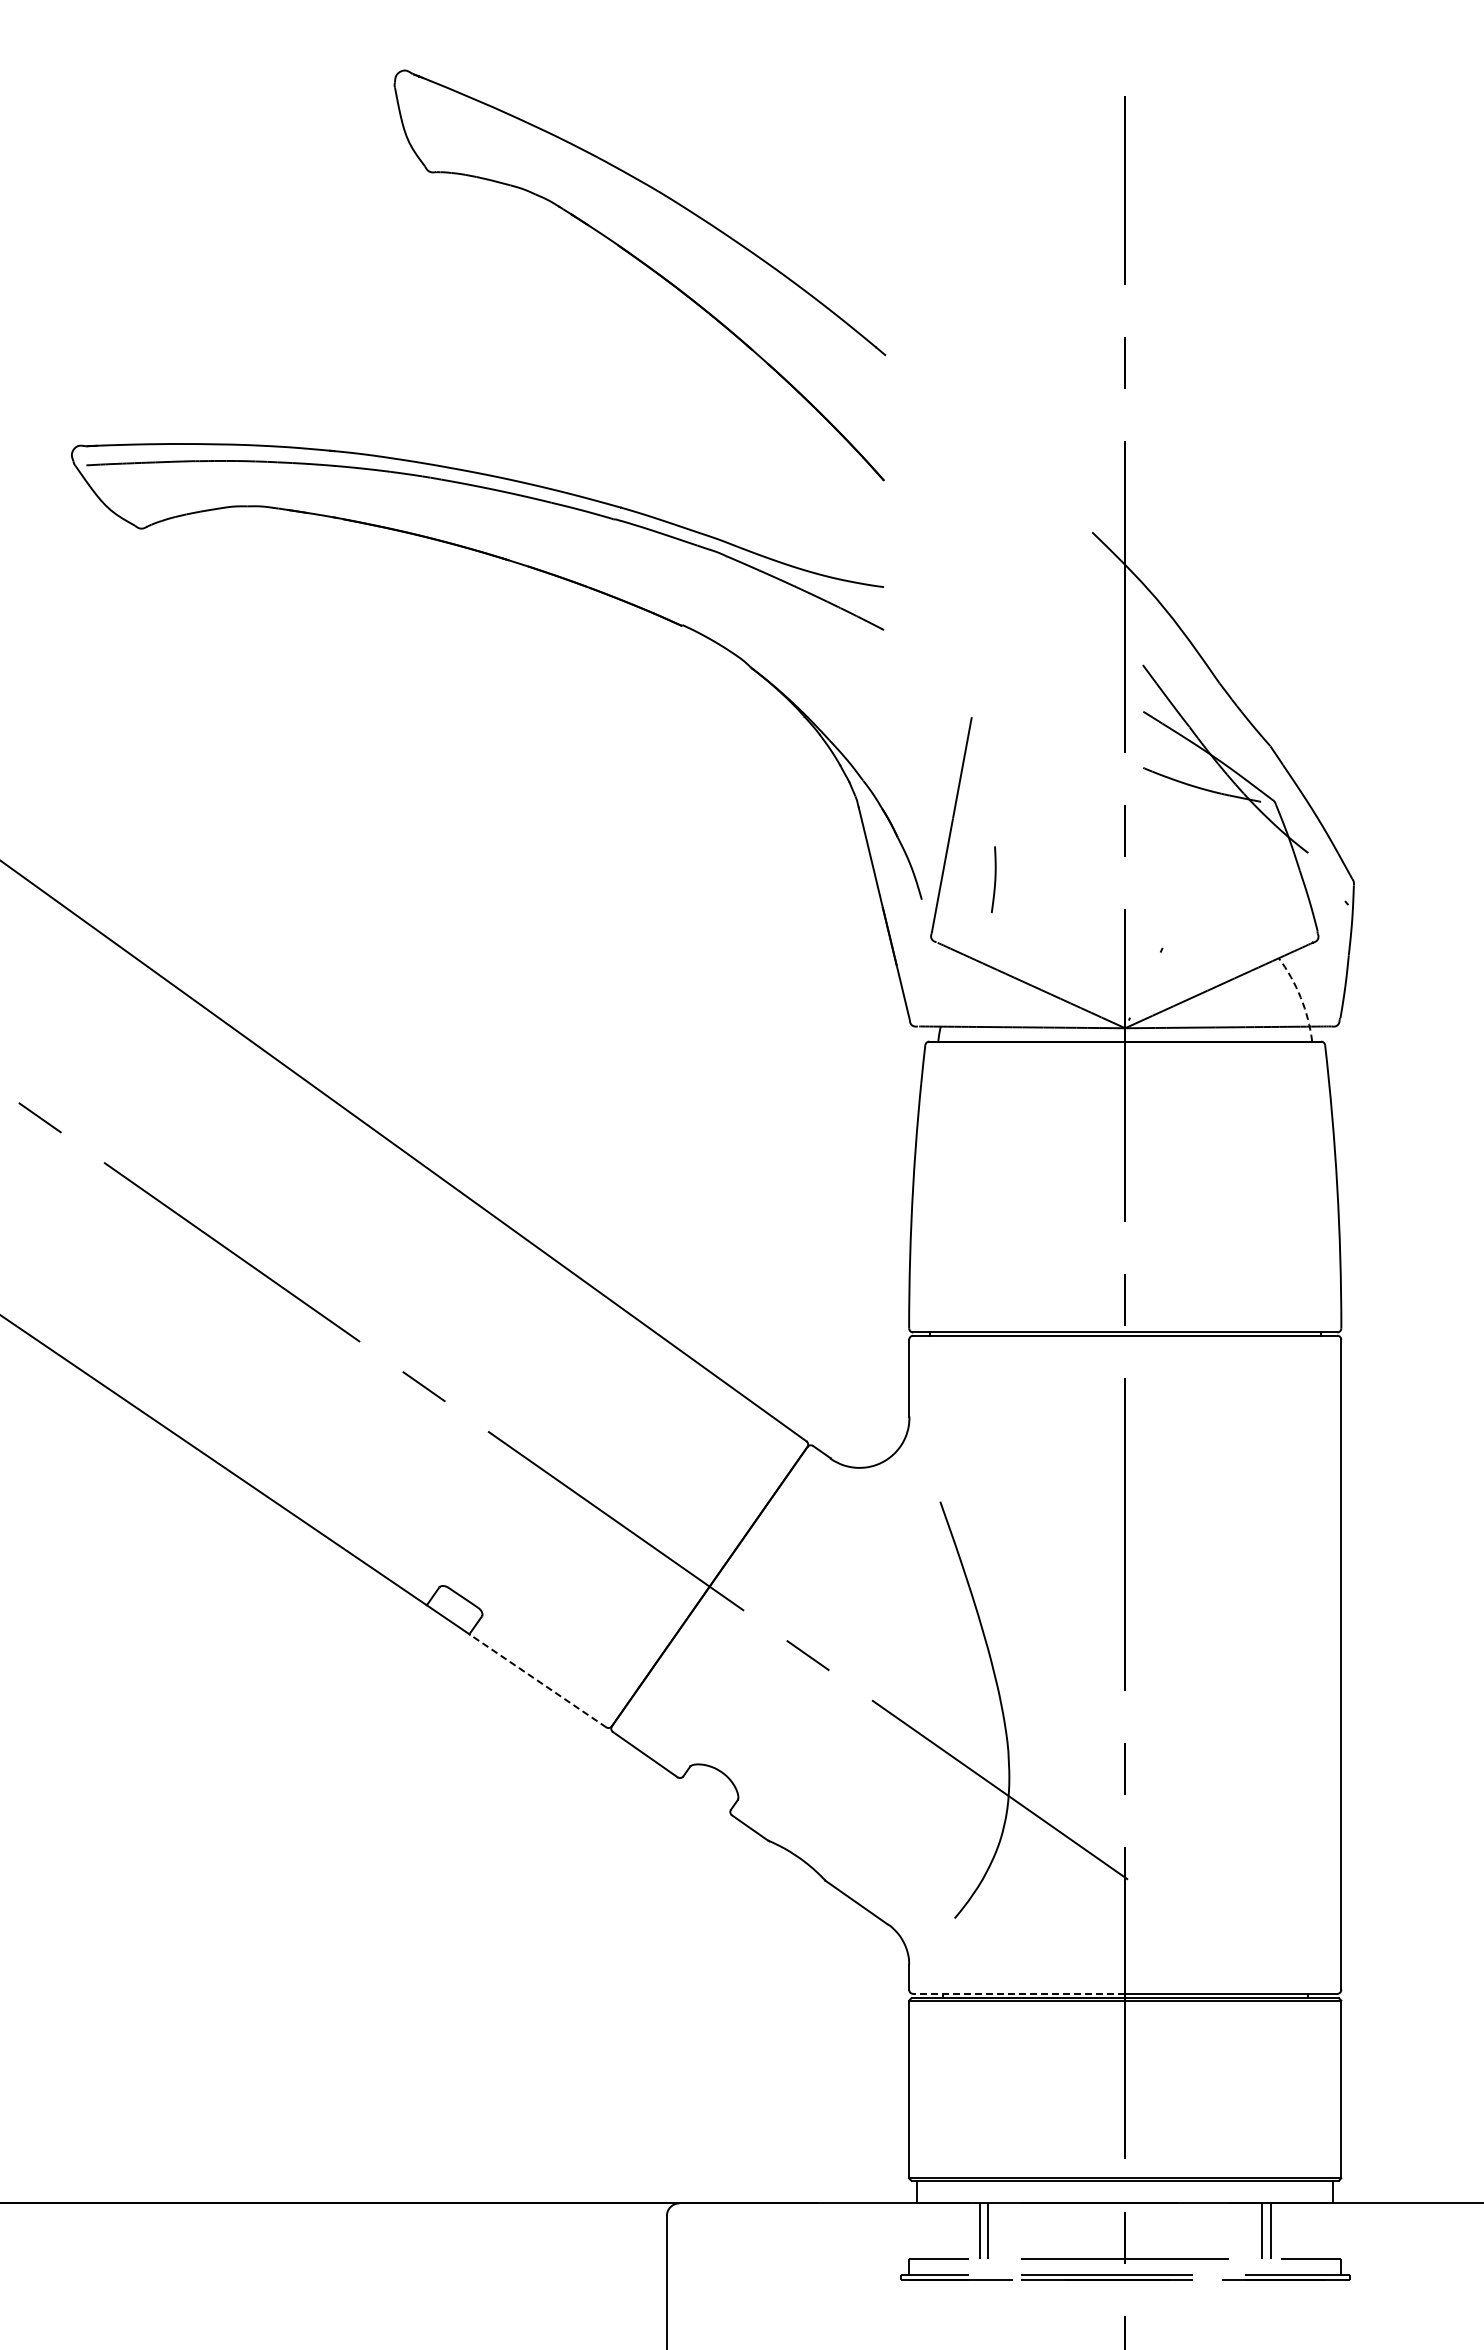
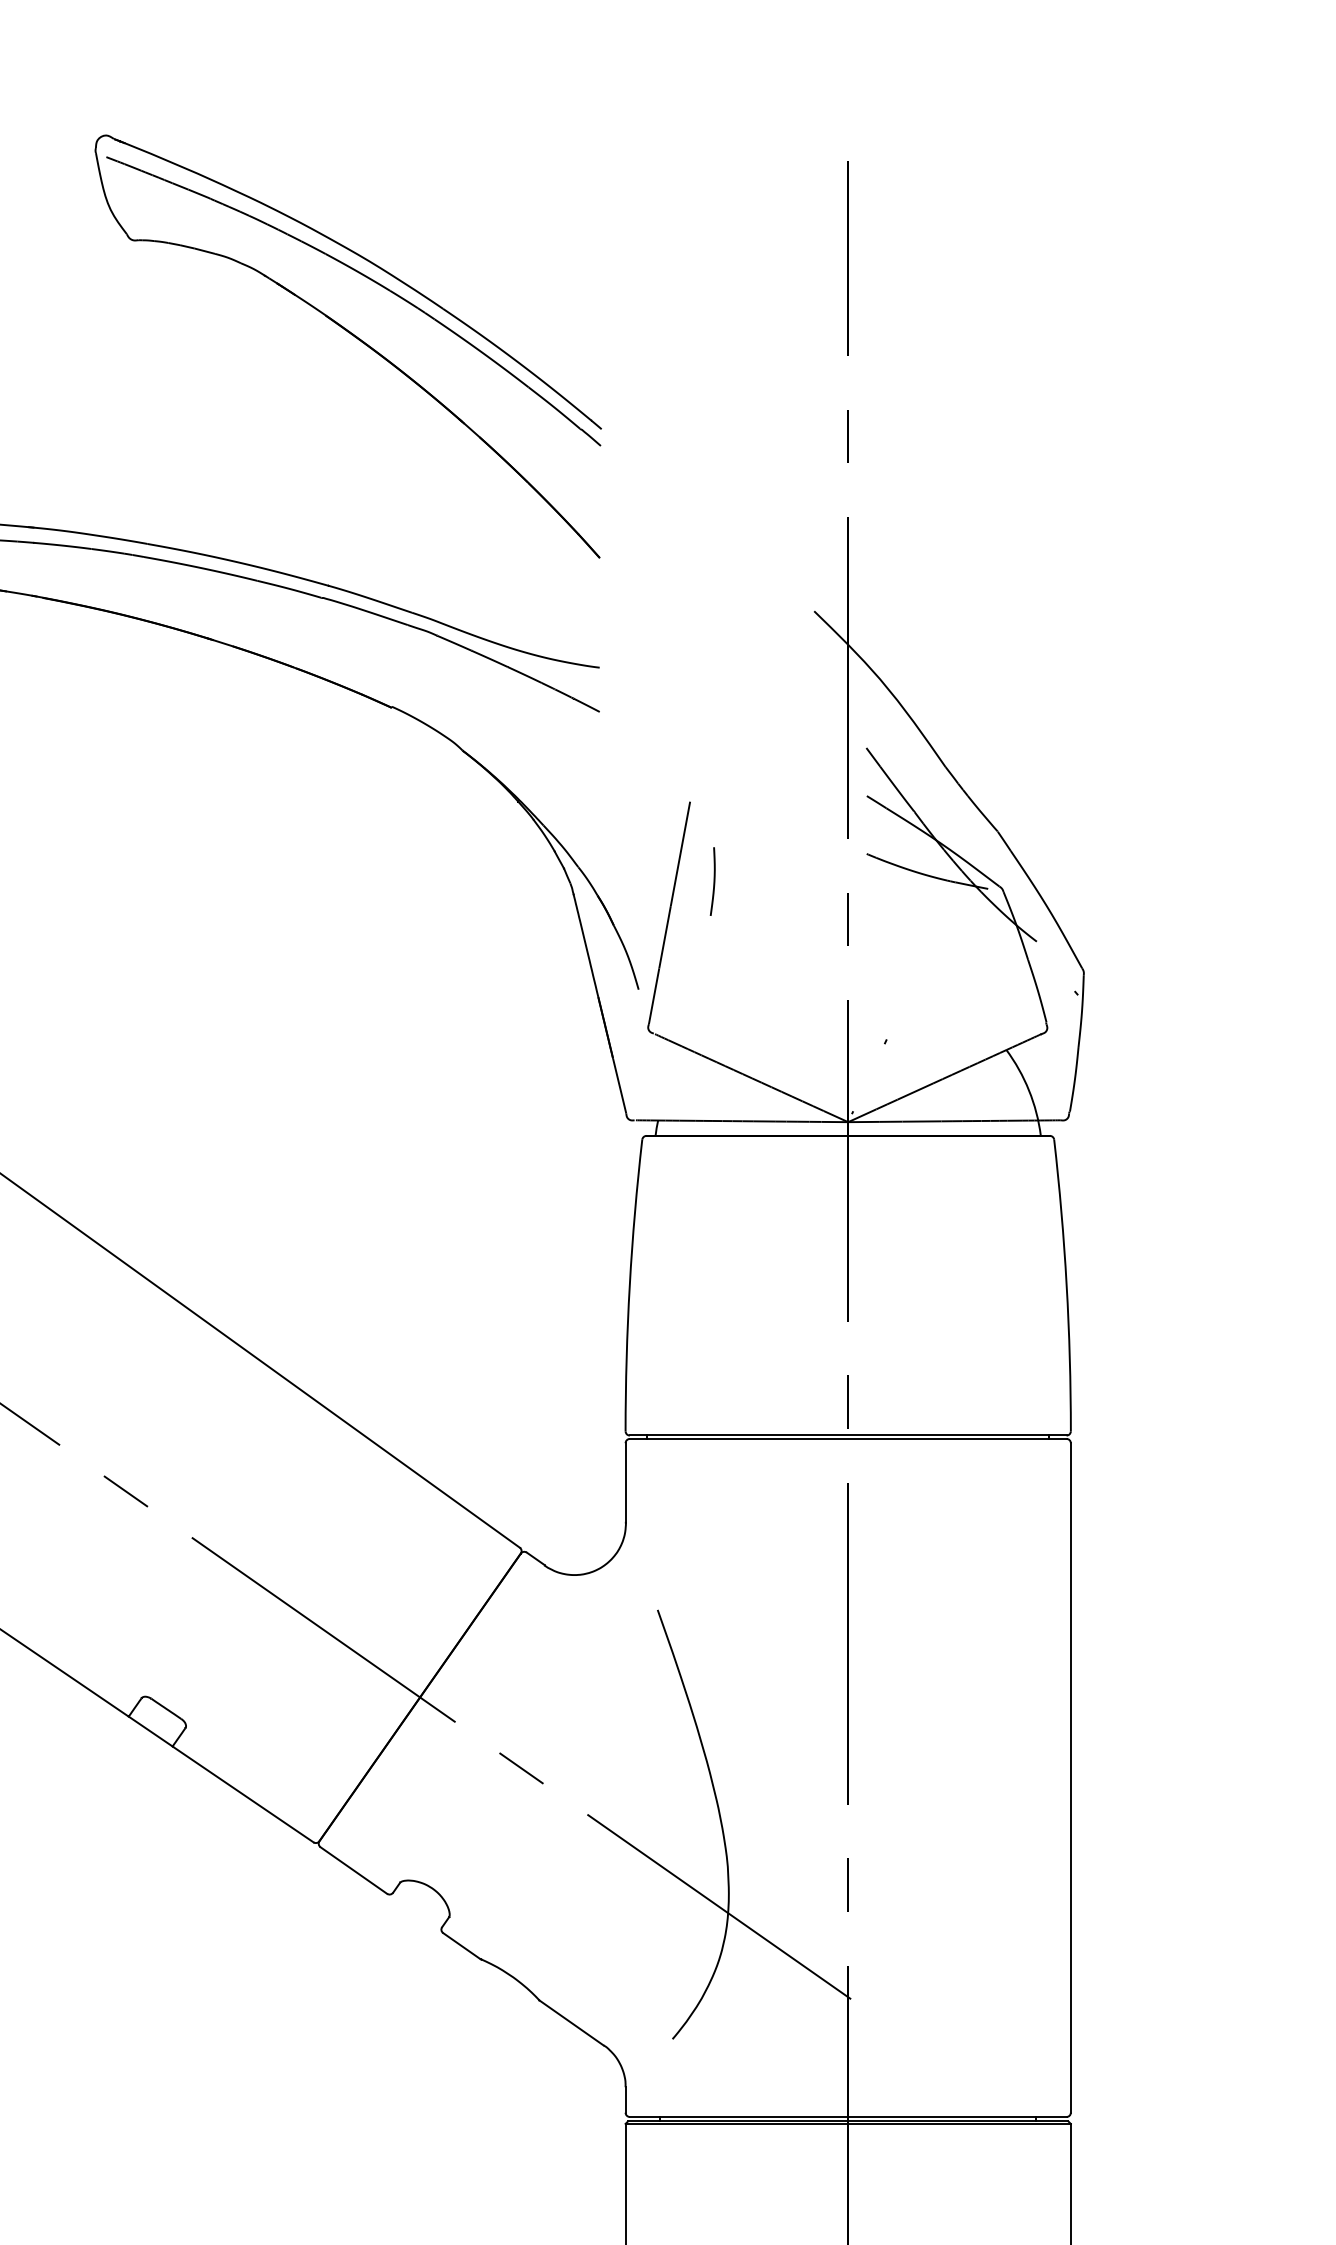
part: (658, 209) -> (367, 278), added
curve: (994, 879) -> (713, 881), moved
arc: (1300, 997) -> (1028, 1090), dashed -> solid
line: (537, 1680) -> (242, 1794), dashed -> solid
line: (1019, 1993) -> (739, 2116), dashed -> solid

